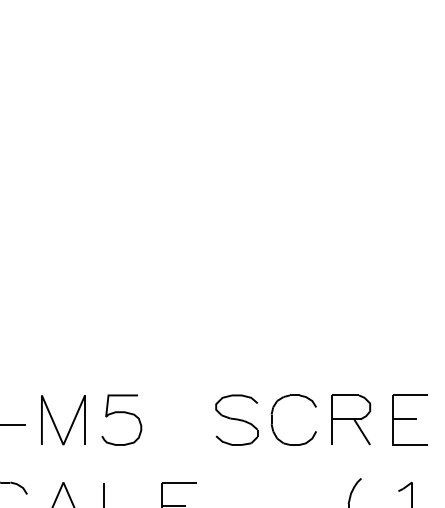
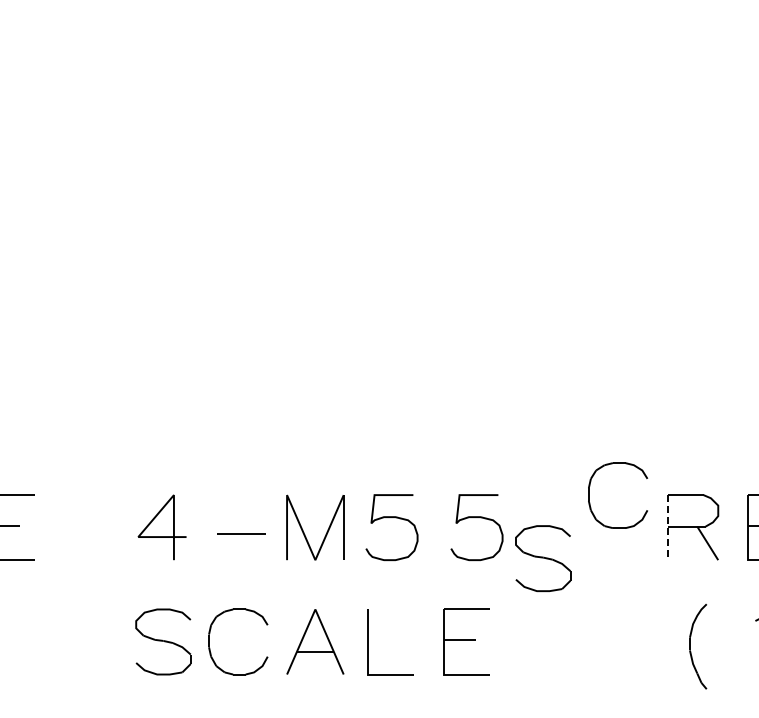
curve: (189, 413) -> (480, 518), added
part: (237, 420) -> (543, 558), moved
line: (331, 420) -> (667, 527), solid -> dashed
part: (272, 425) -> (590, 502), moved

